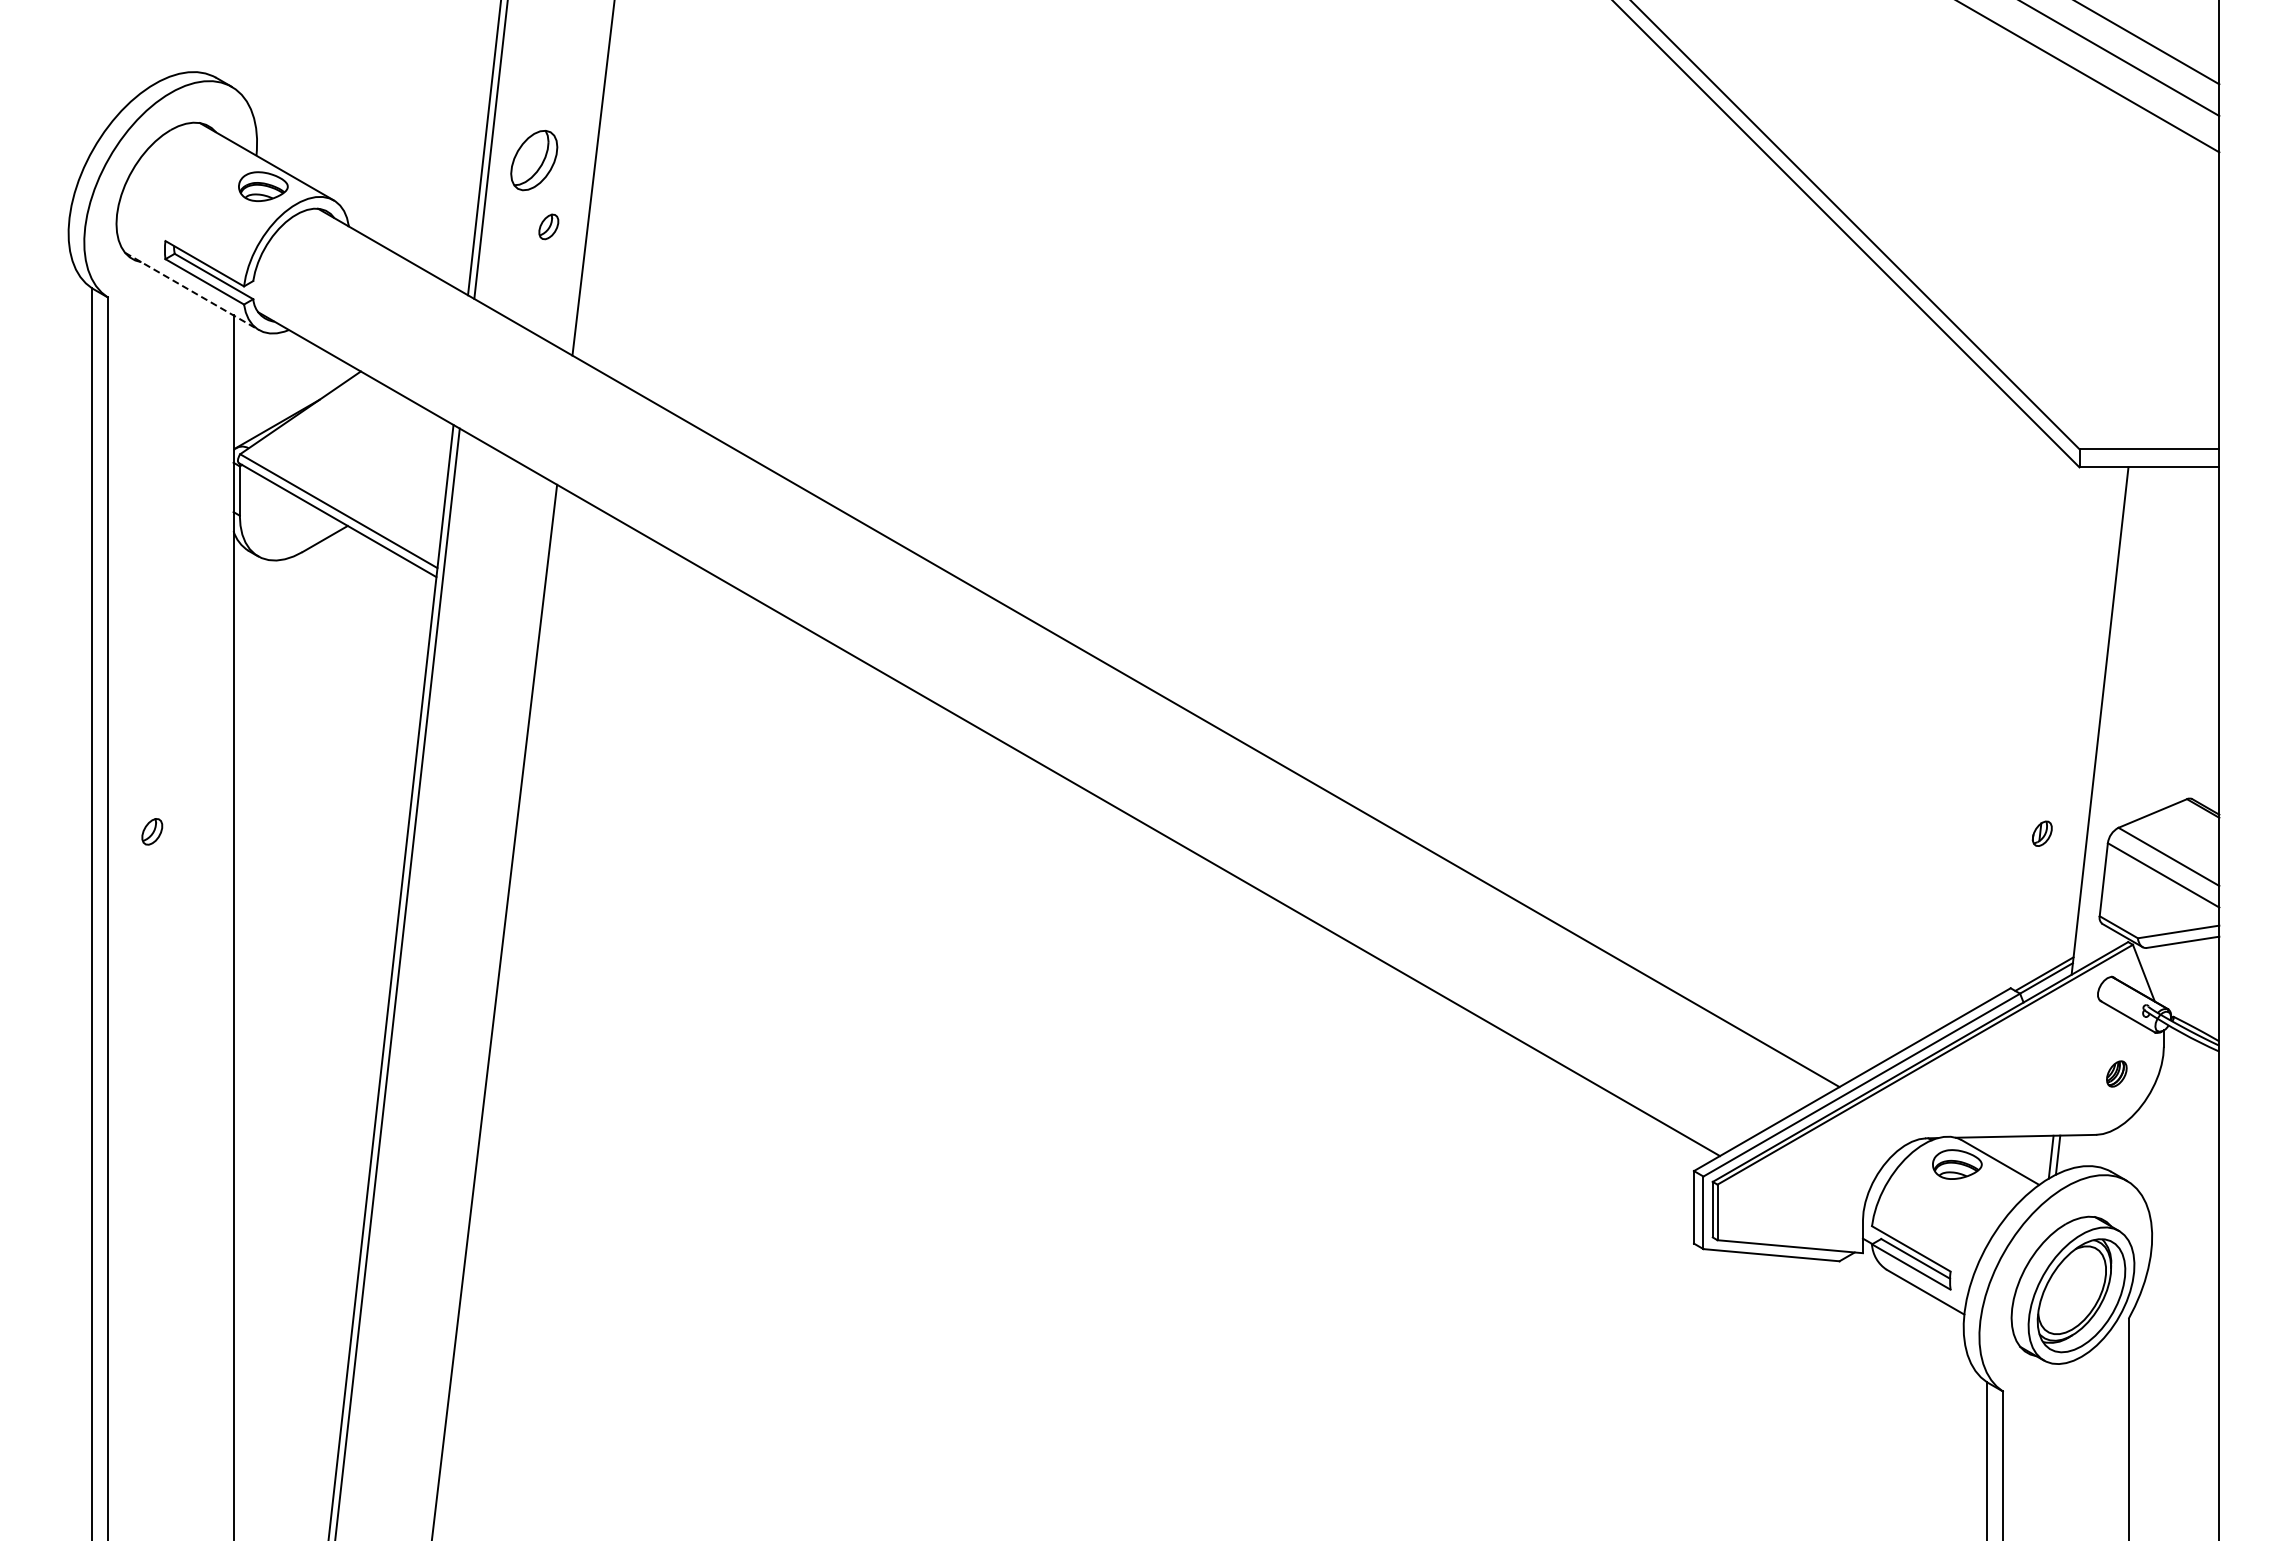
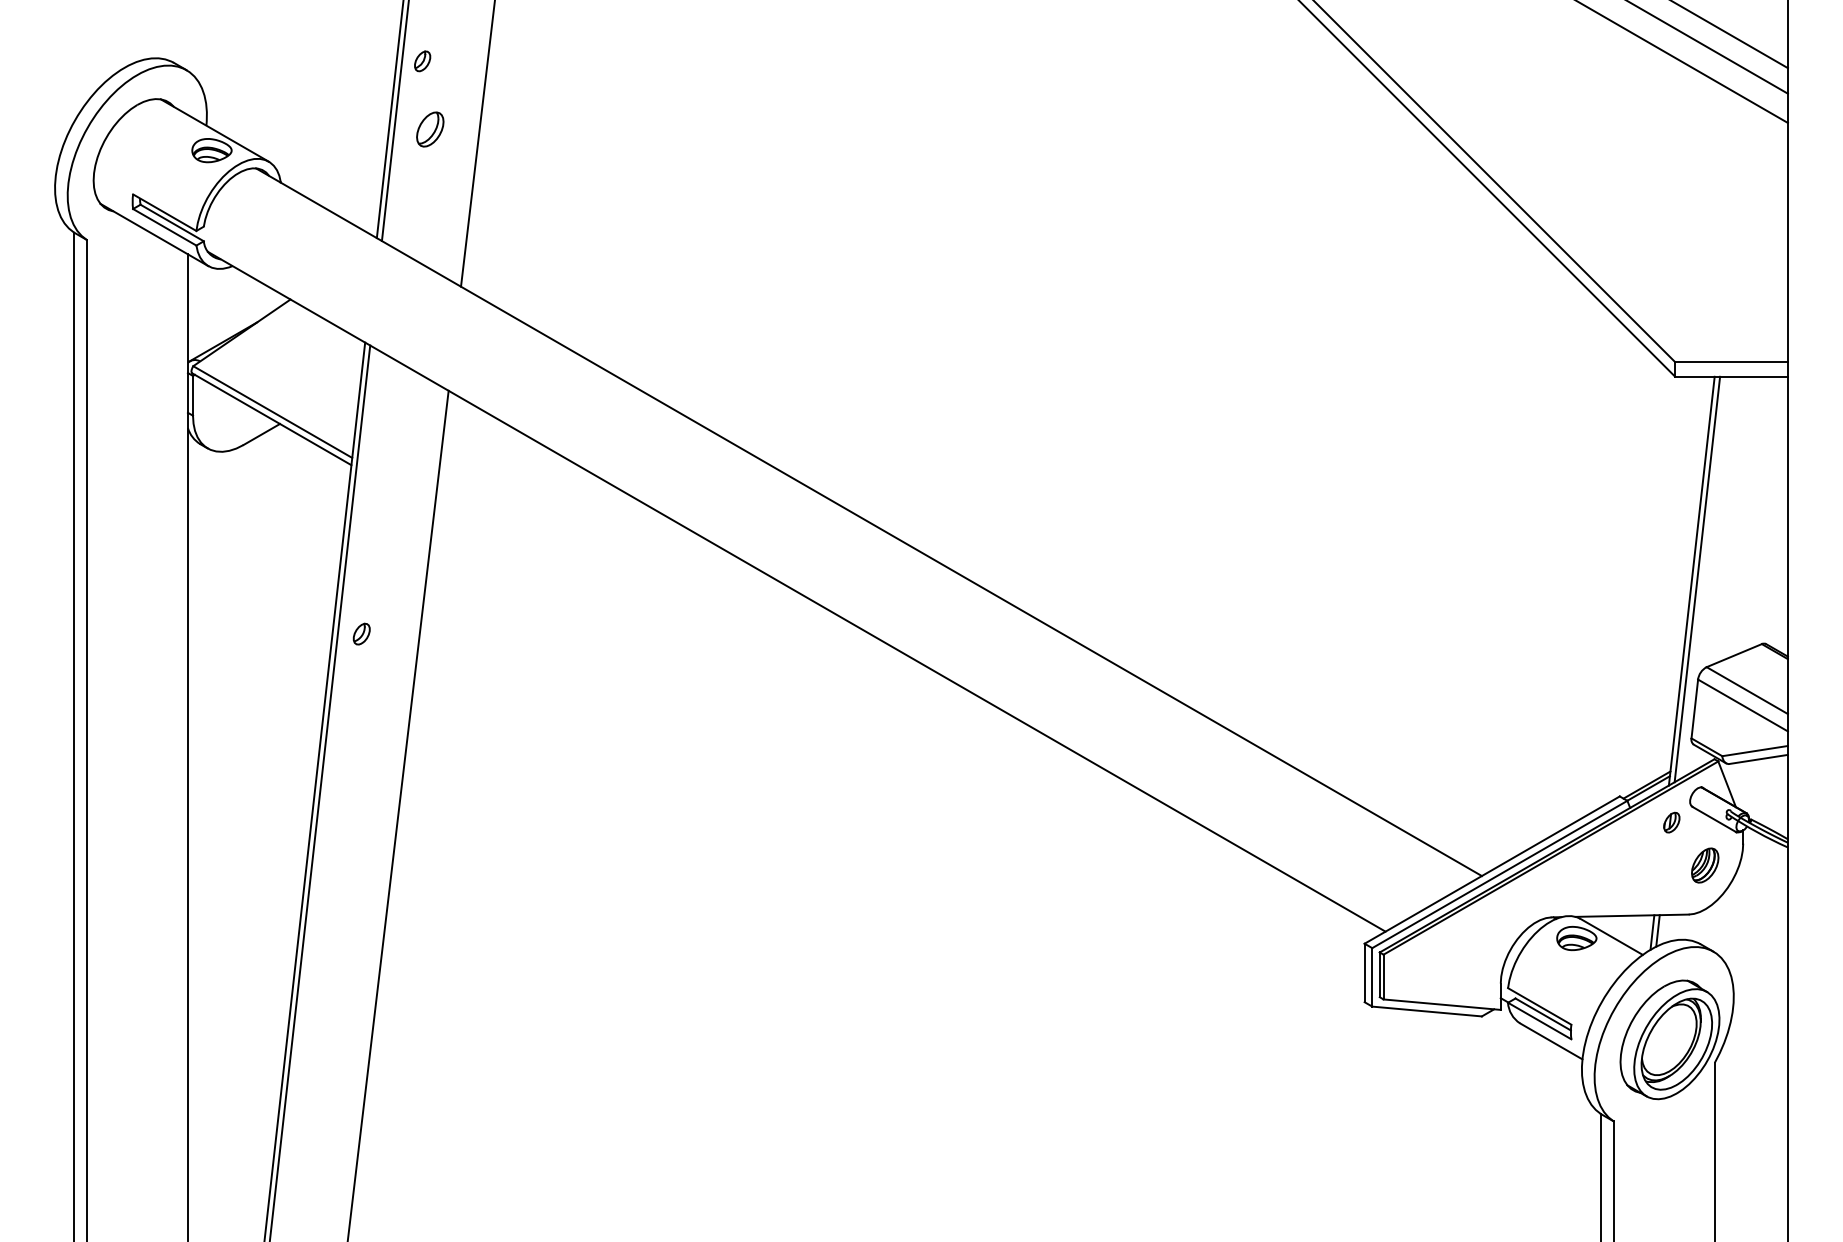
part: (534, 160) -> (430, 129), size x0.71
part: (548, 226) -> (422, 61), moved
line: (192, 291) -> (154, 235), dashed -> solid
line: (2106, 718) -> (1696, 579), added
part: (152, 831) -> (361, 633), moved
part: (2041, 833) -> (1671, 822), moved
part: (2116, 1073) -> (1705, 865), size x1.67

